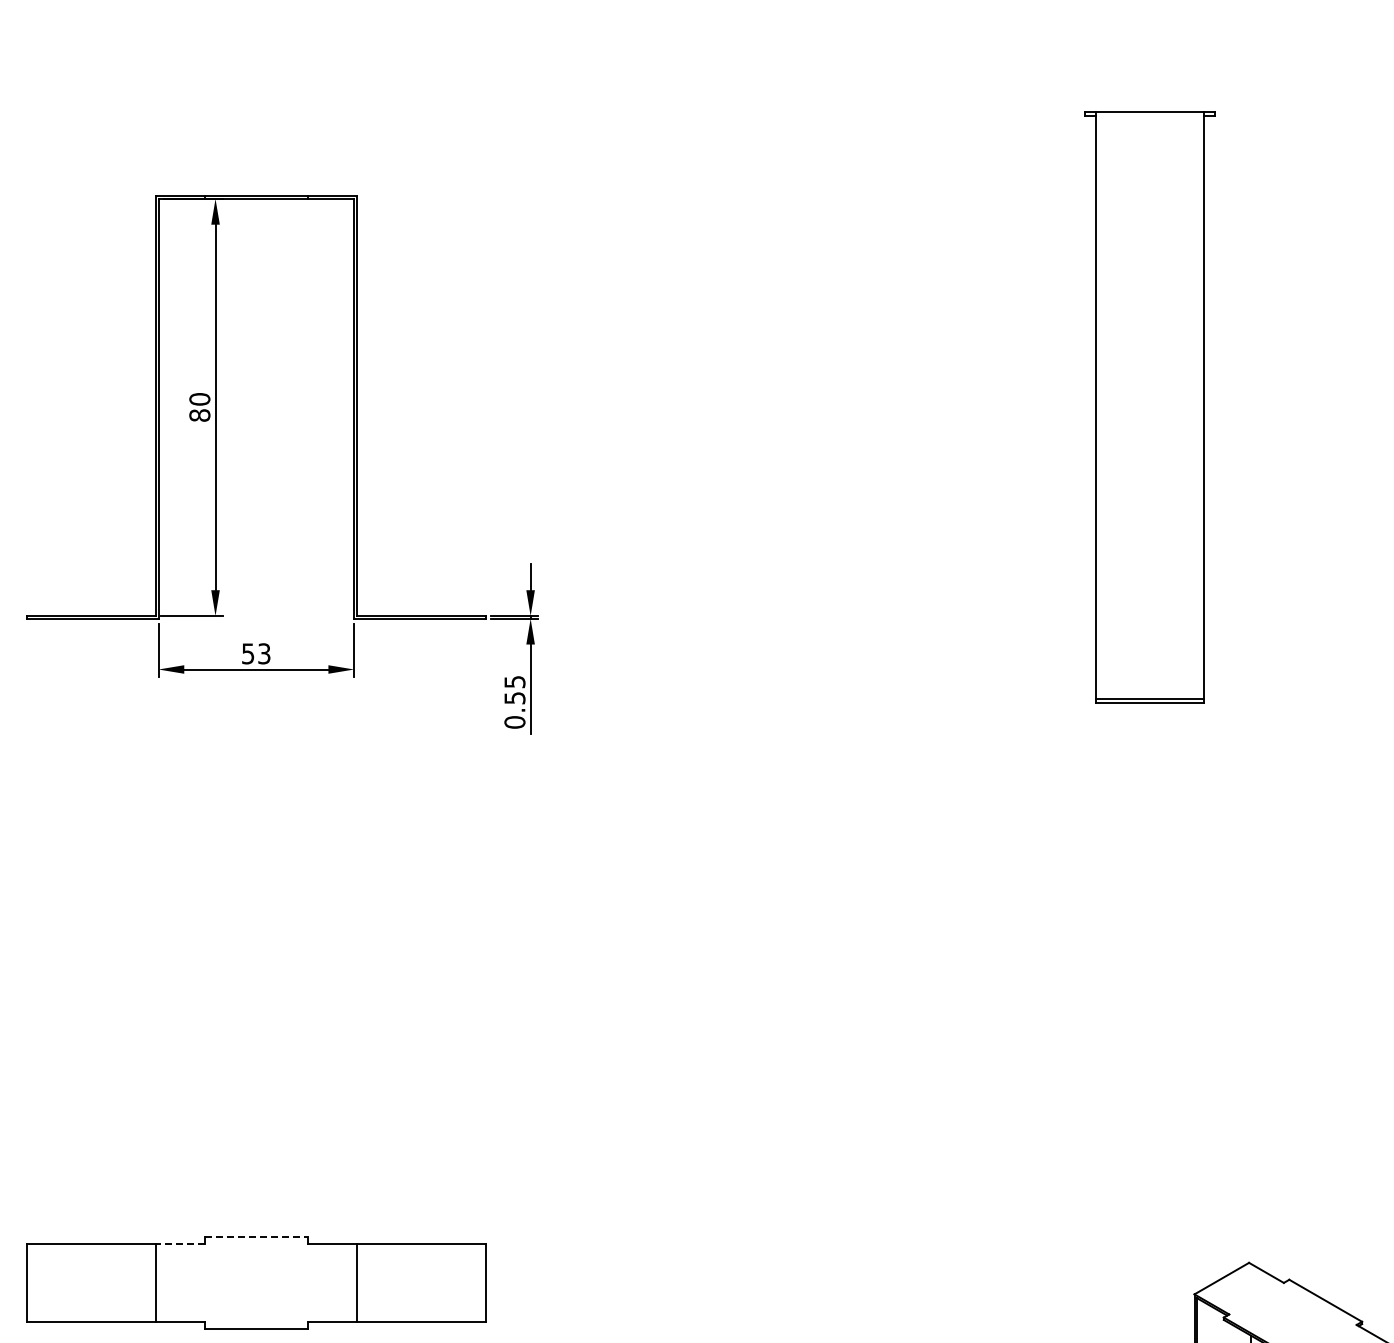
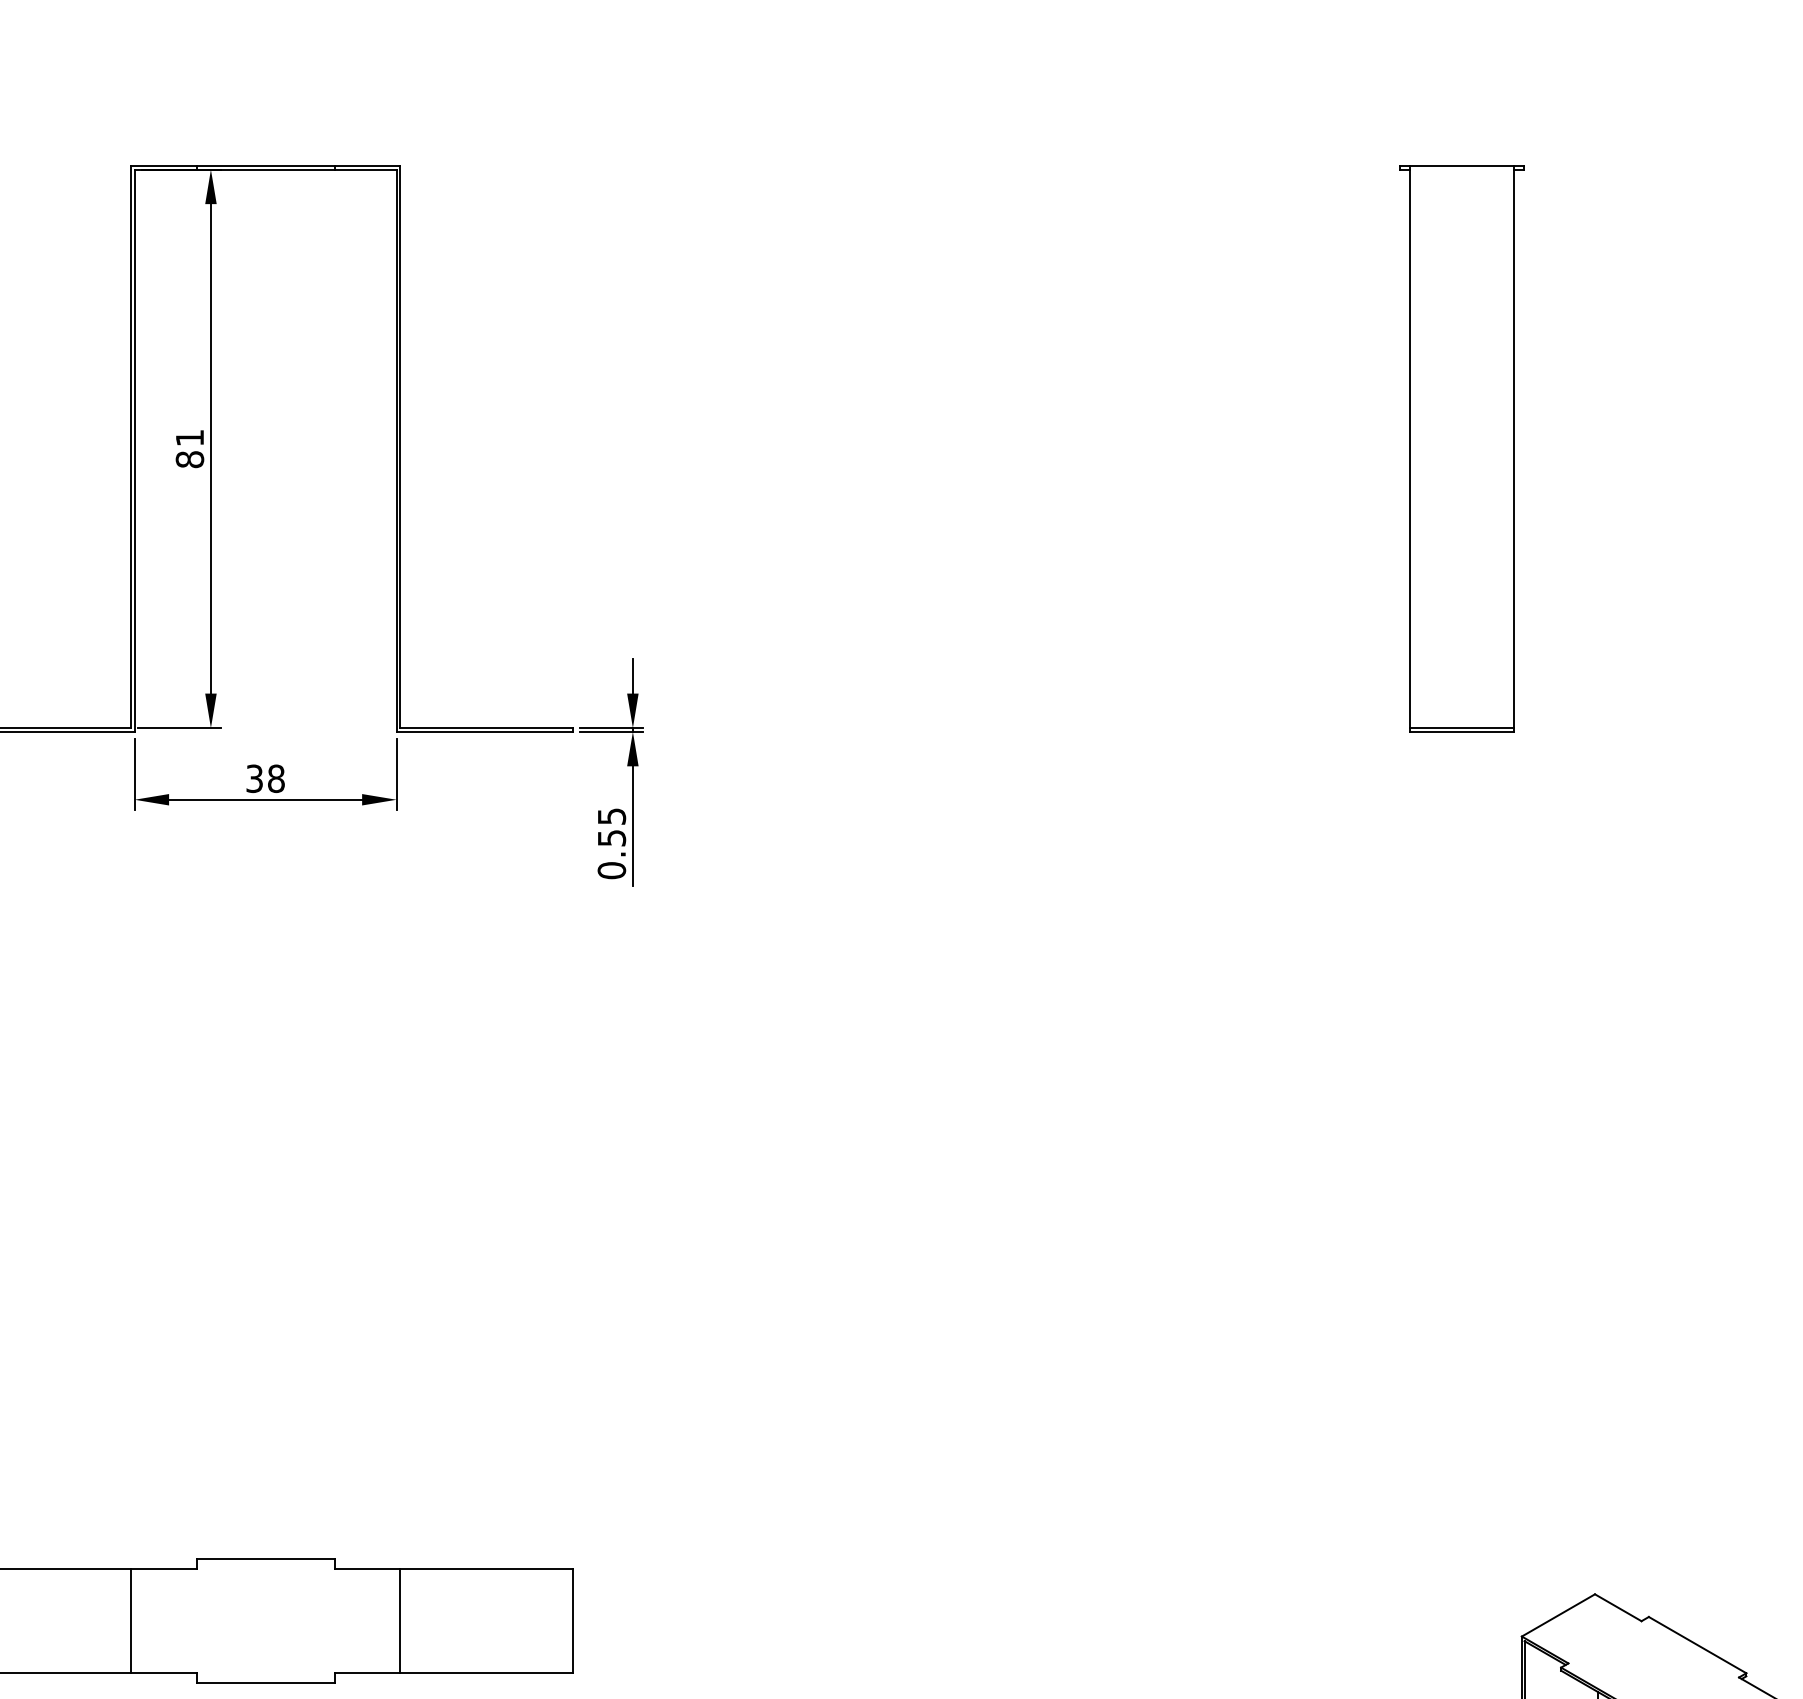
text: (199, 399) -> (189, 438), 80 -> 81
part: (1149, 407) -> (1461, 448), size x0.71
text: (256, 653) -> (265, 778), 53 -> 38
line: (256, 1236) -> (265, 1559), dashed -> solid
line: (180, 1244) -> (164, 1569), dashed -> solid

